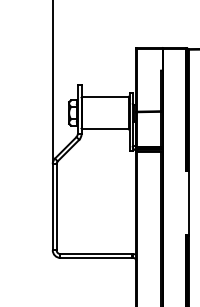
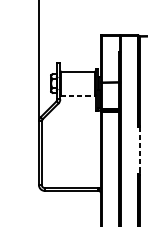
line: (106, 129) -> (78, 95), solid -> dashed
line: (189, 203) -> (140, 150), solid -> dashed

